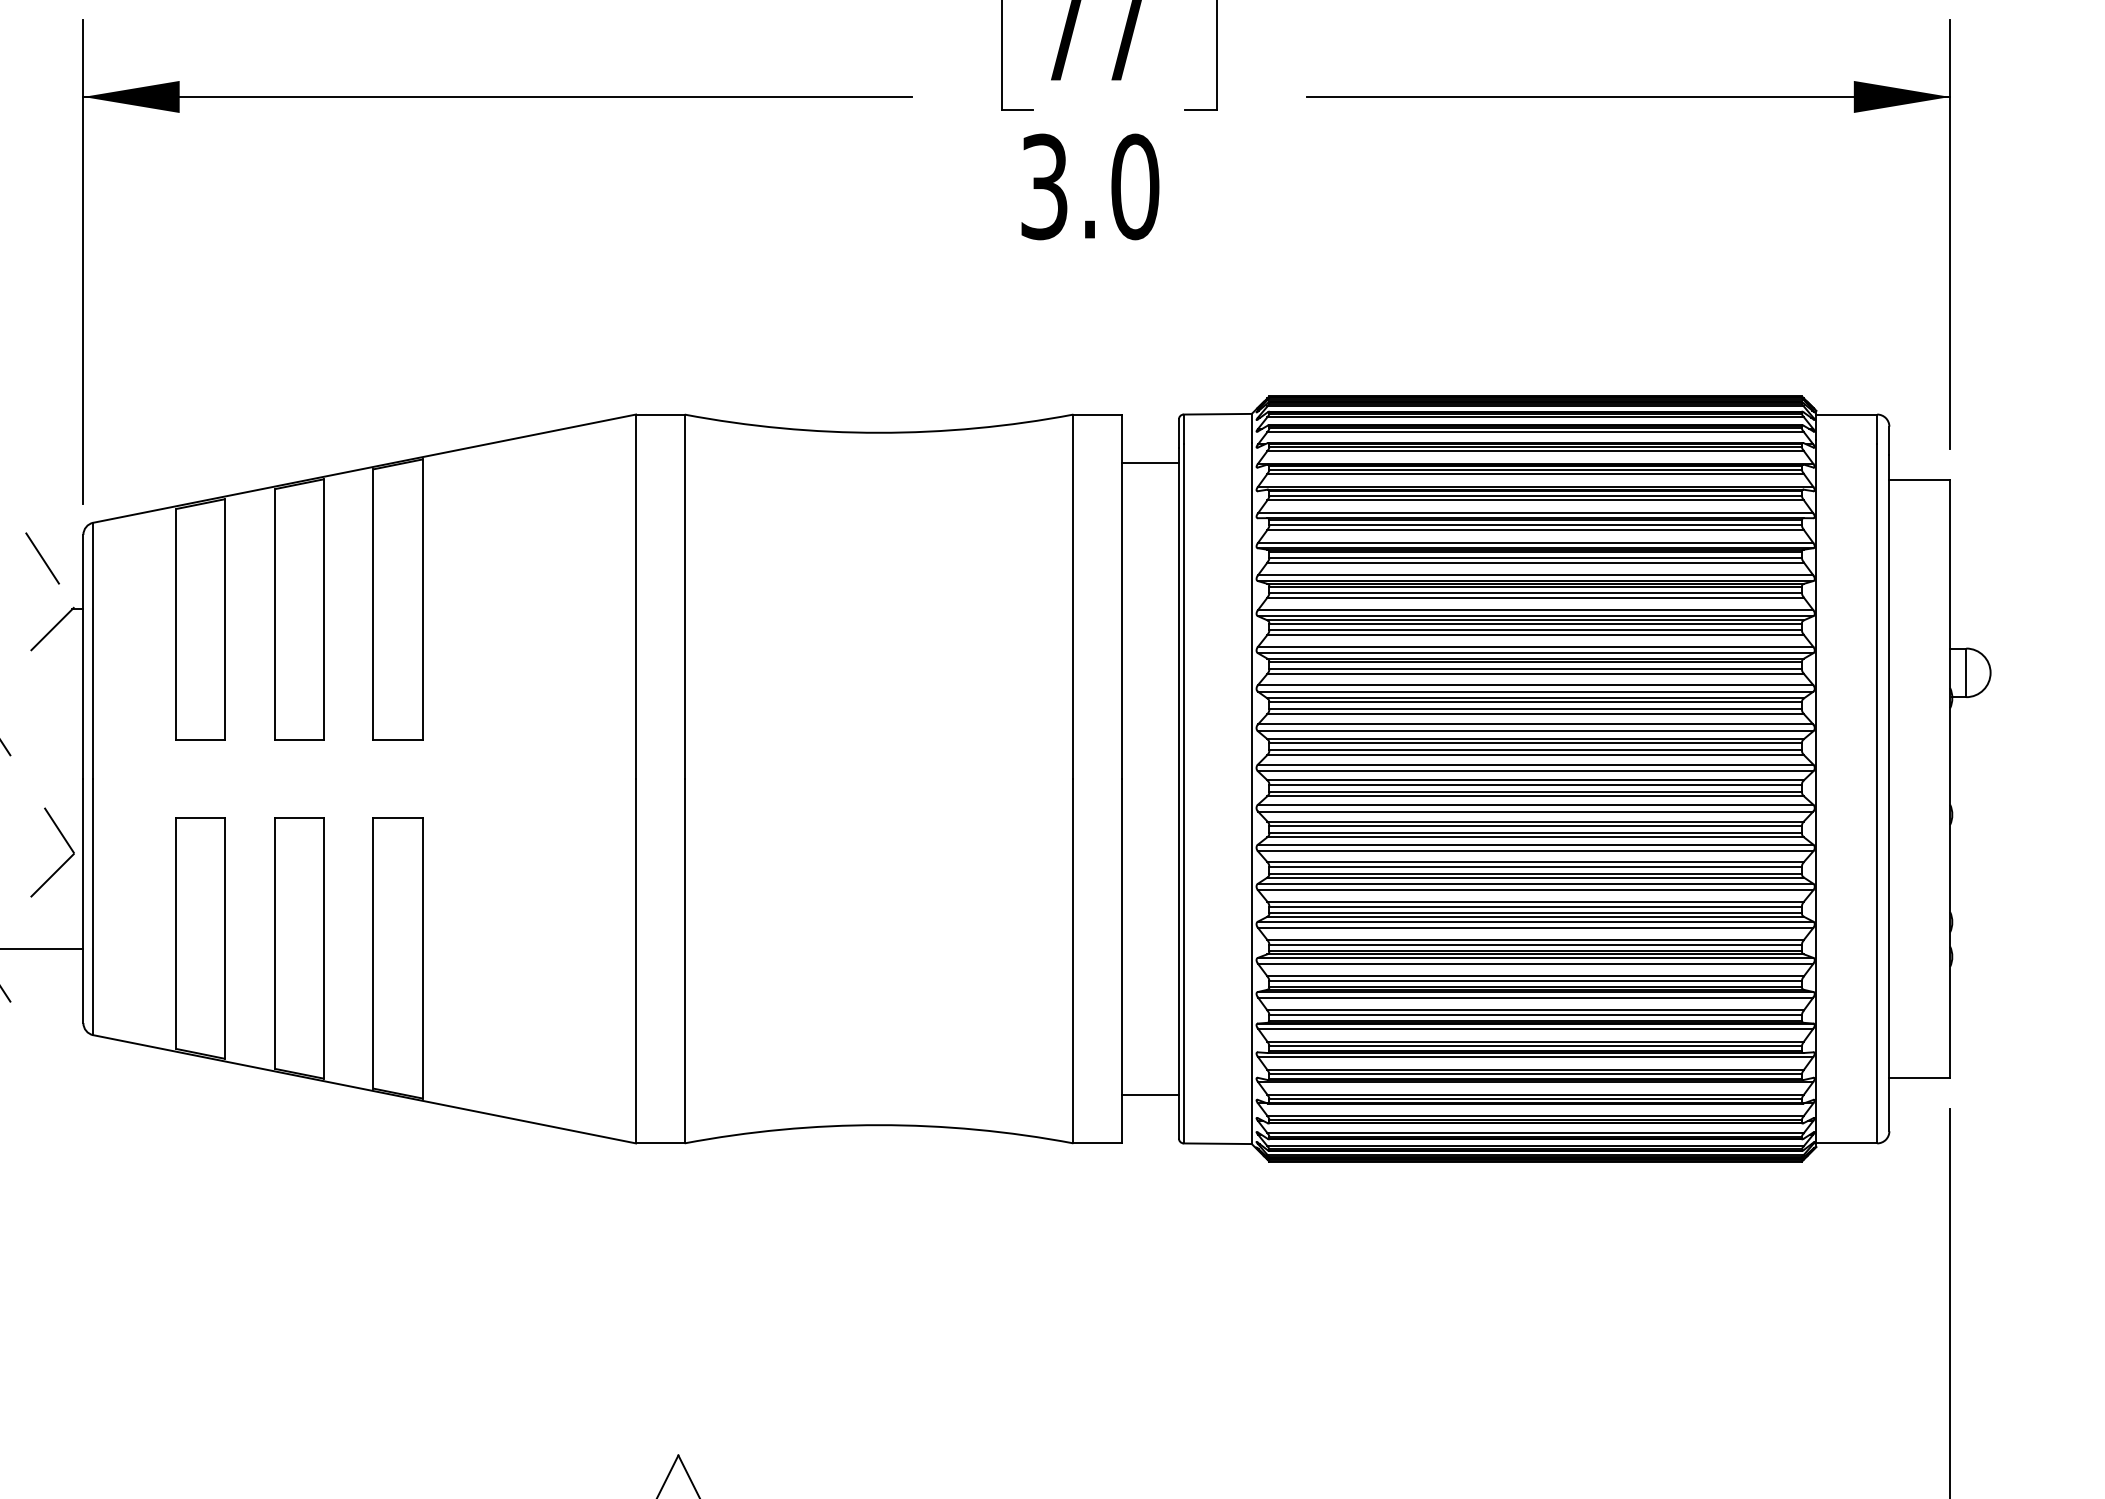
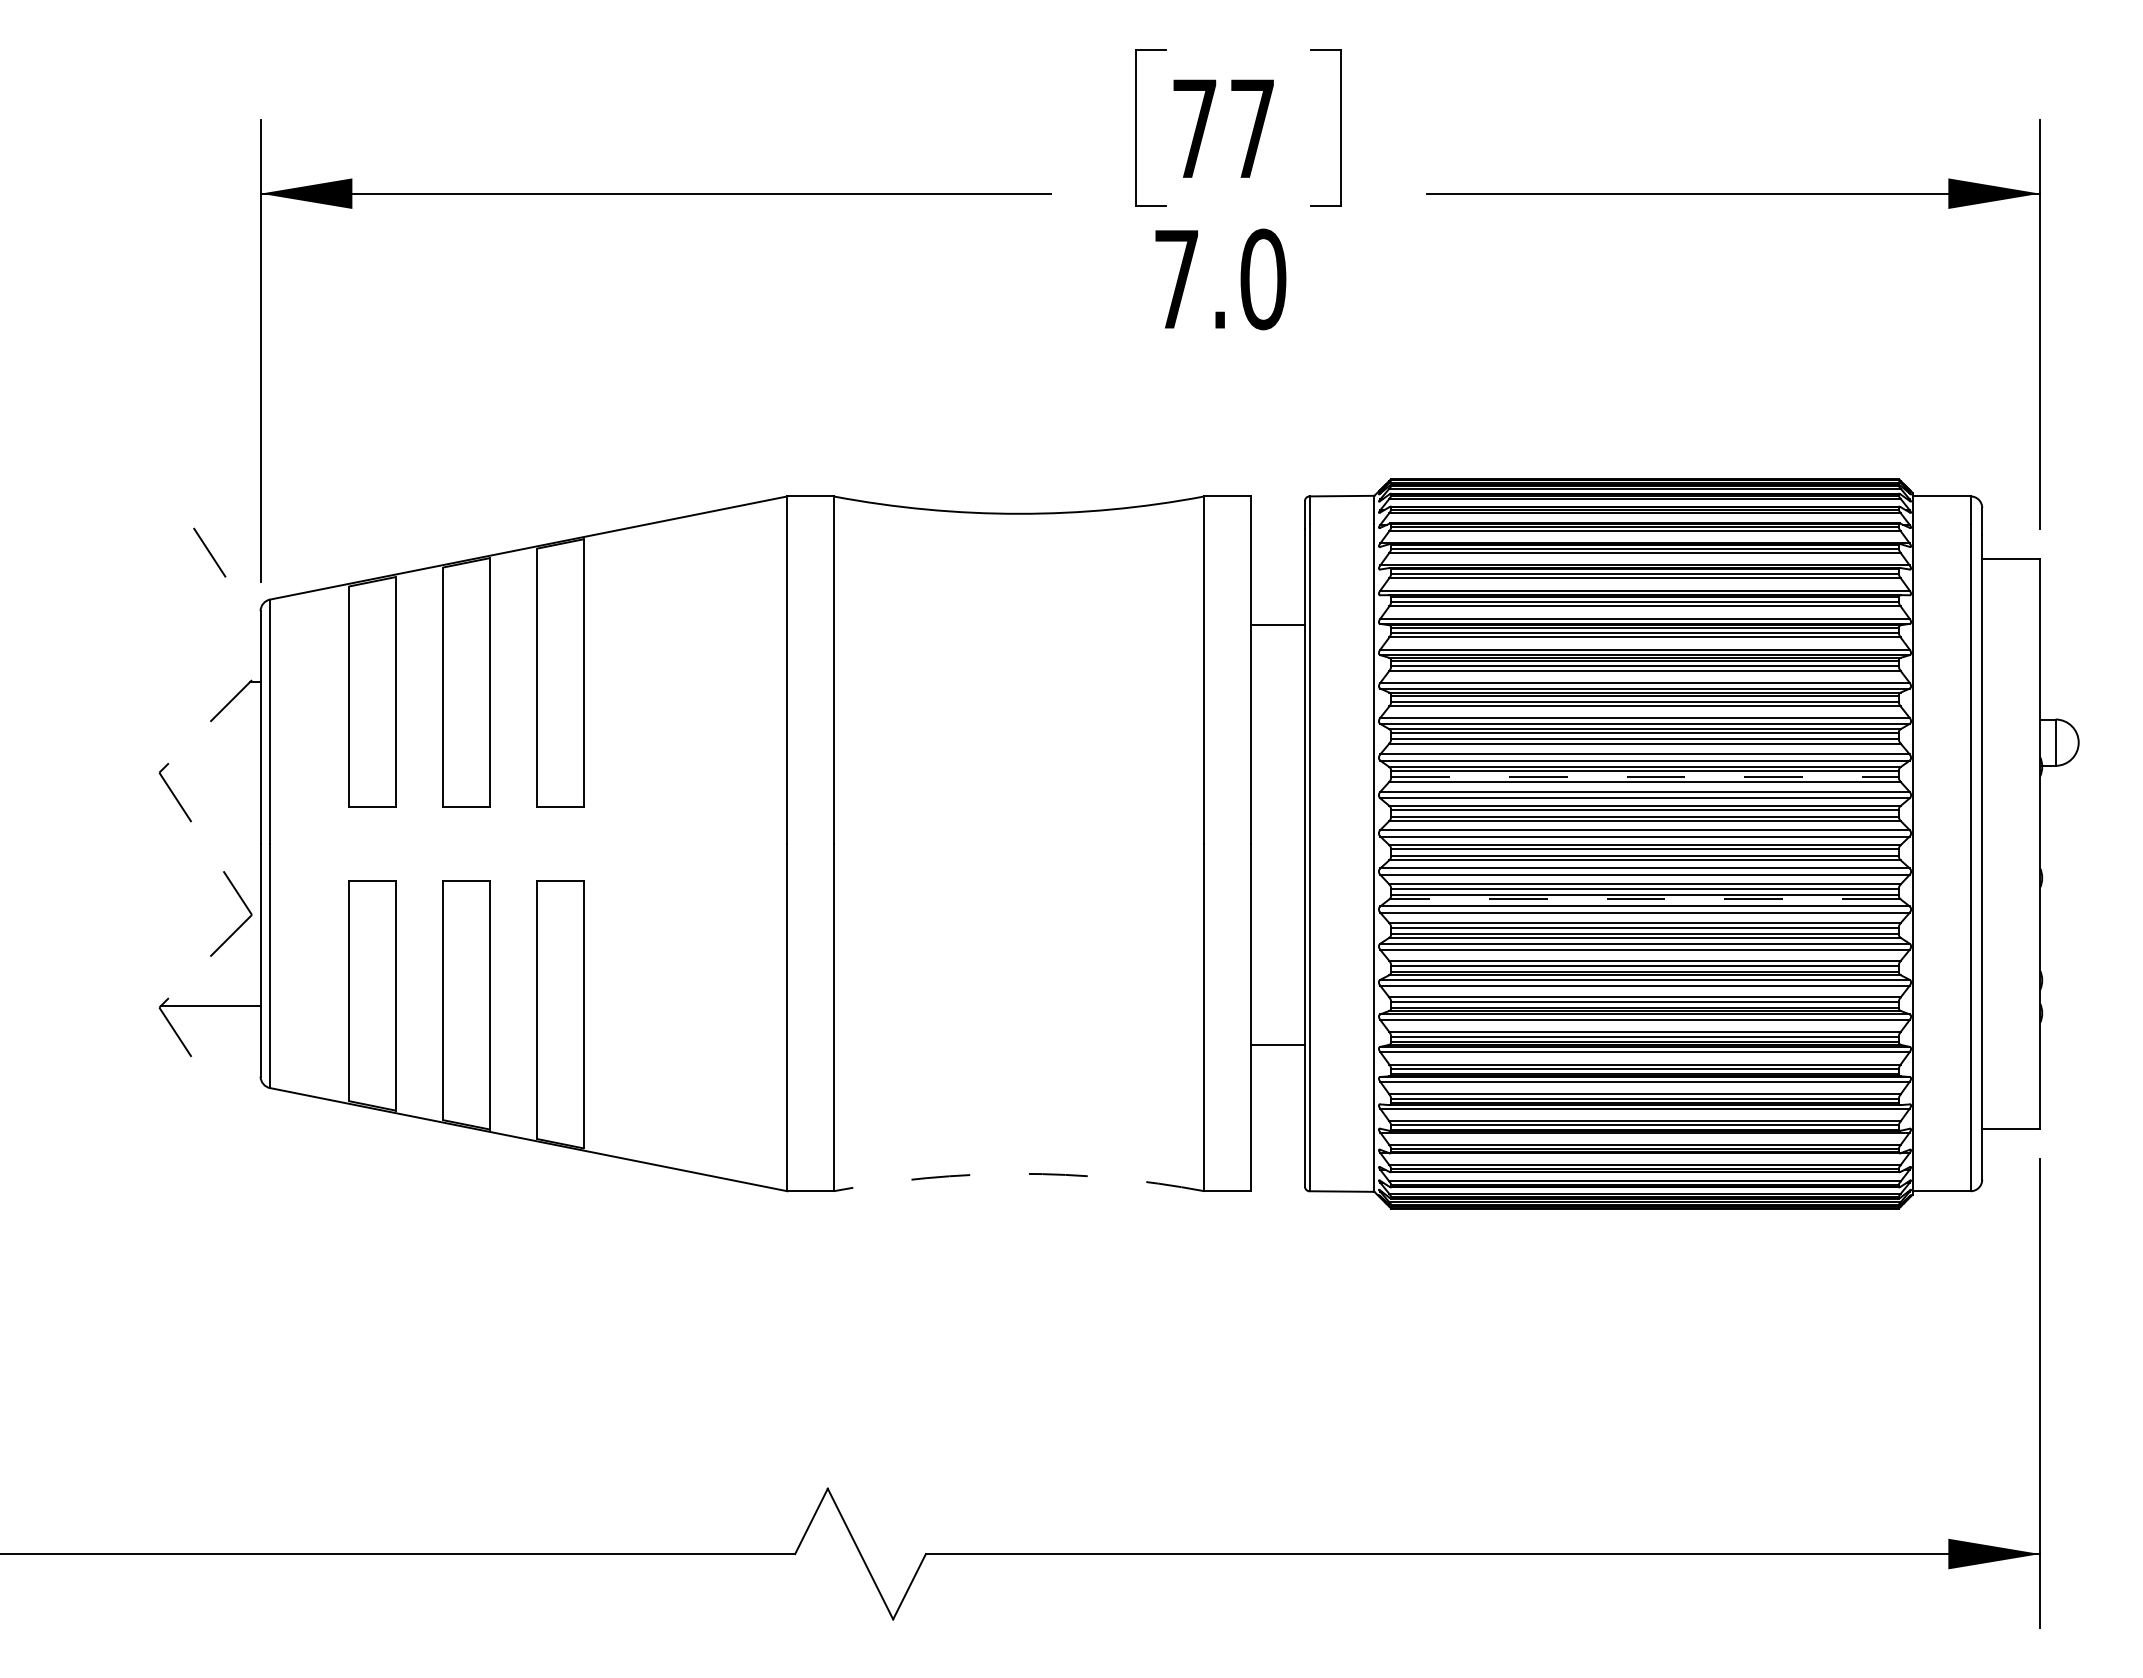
text: (1044, 186) -> (1176, 279), 3.0 -> 7.0
line: (1150, 462) -> (1277, 624), moved
line: (42, 558) -> (209, 552), moved
line: (1536, 709) -> (1645, 777), solid -> dashed
line: (1536, 837) -> (1645, 899), solid -> dashed
line: (1150, 1094) -> (1277, 1044), moved
arc: (879, 1124) -> (1019, 1173), solid -> dashed

